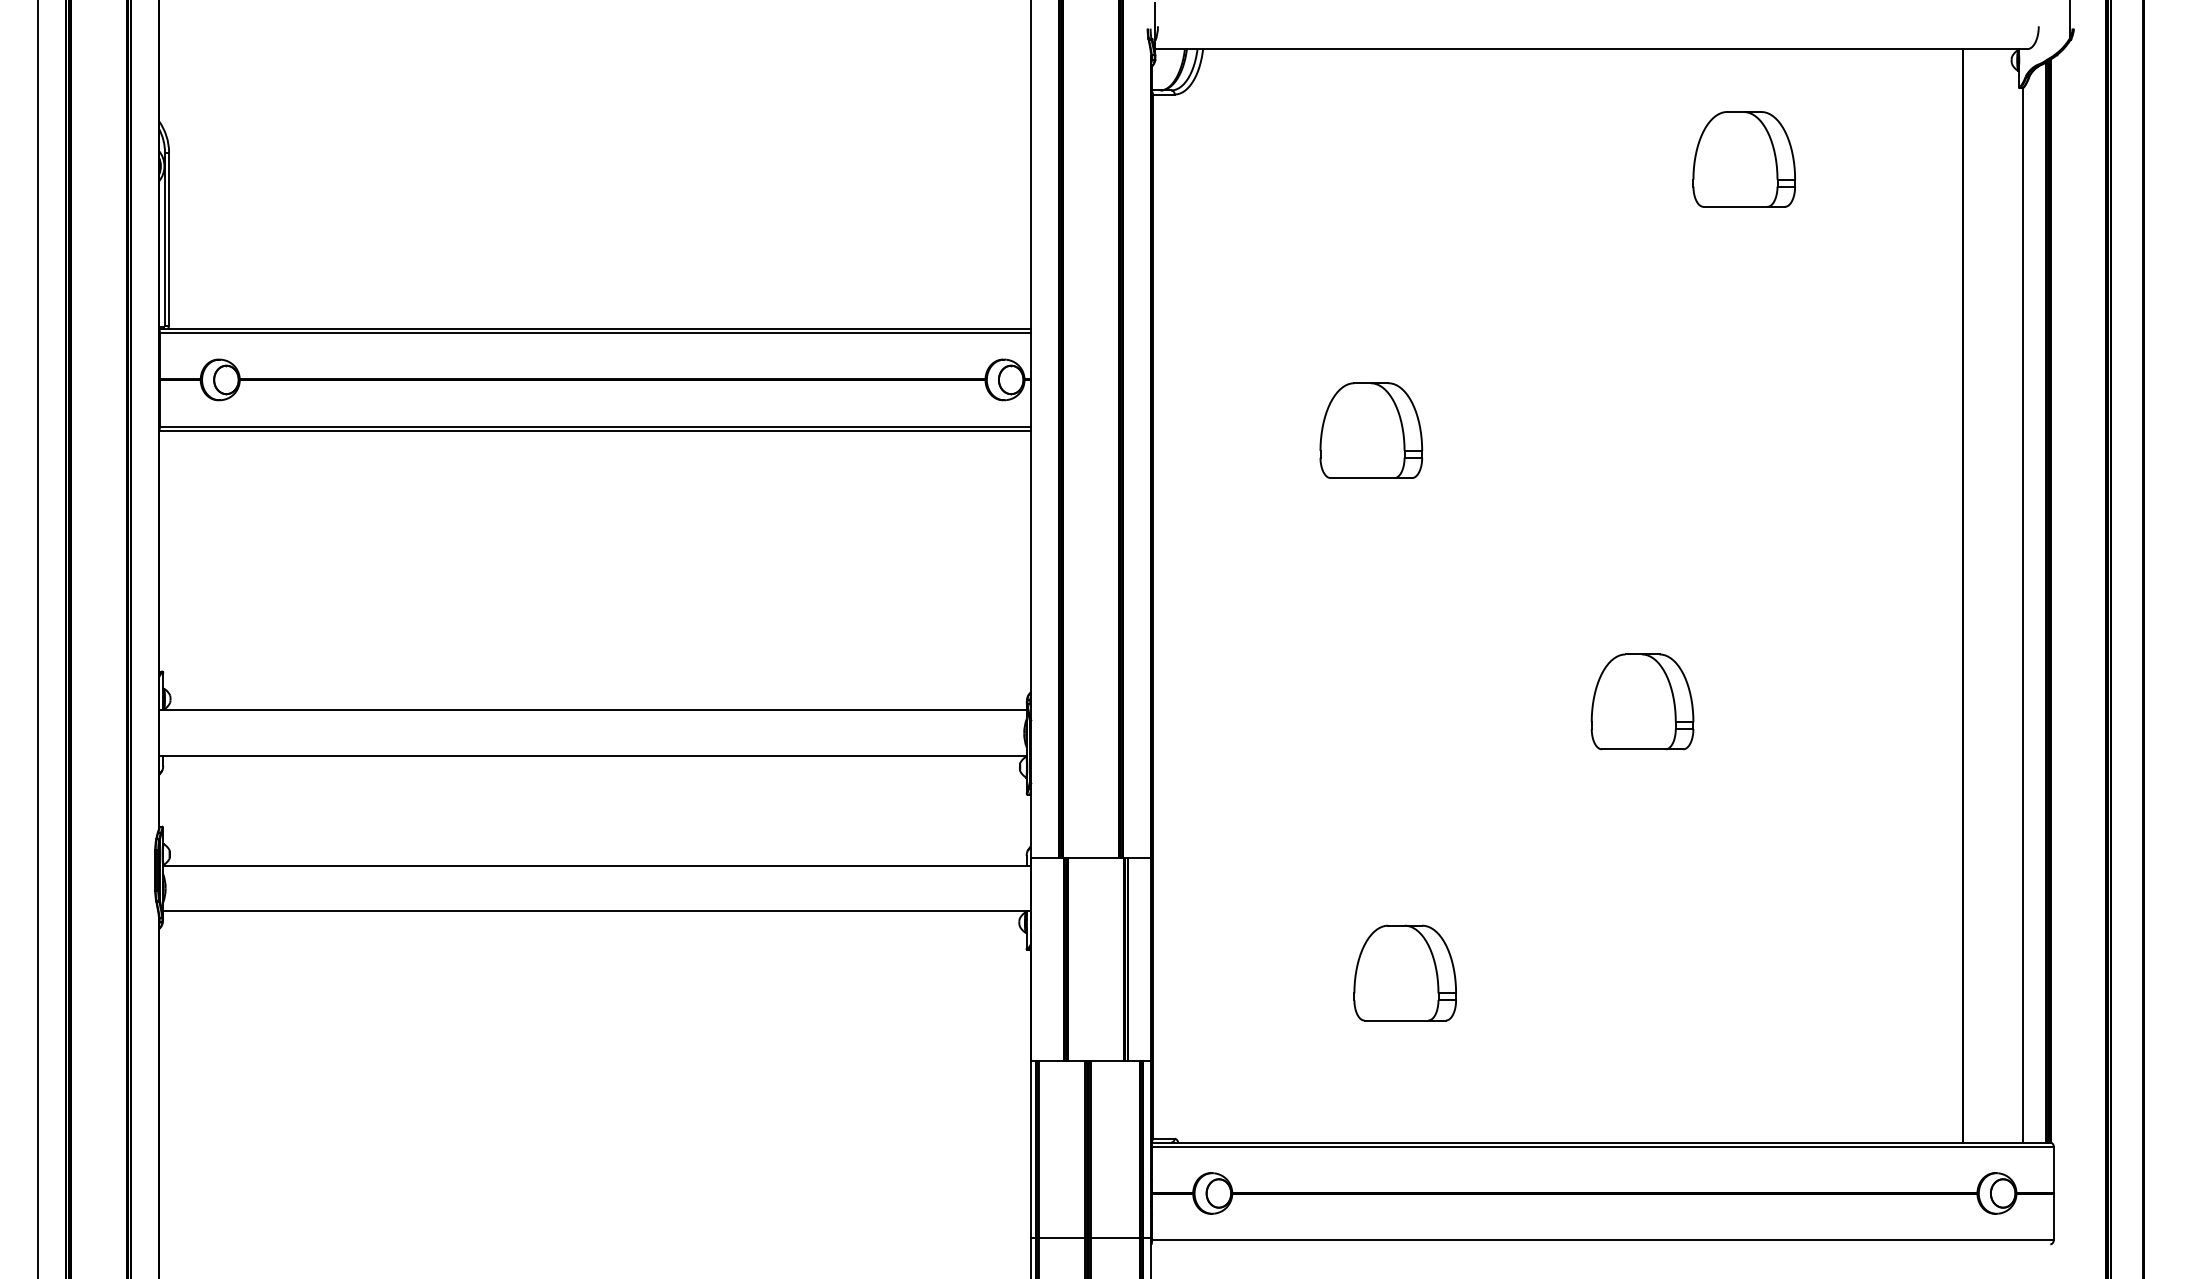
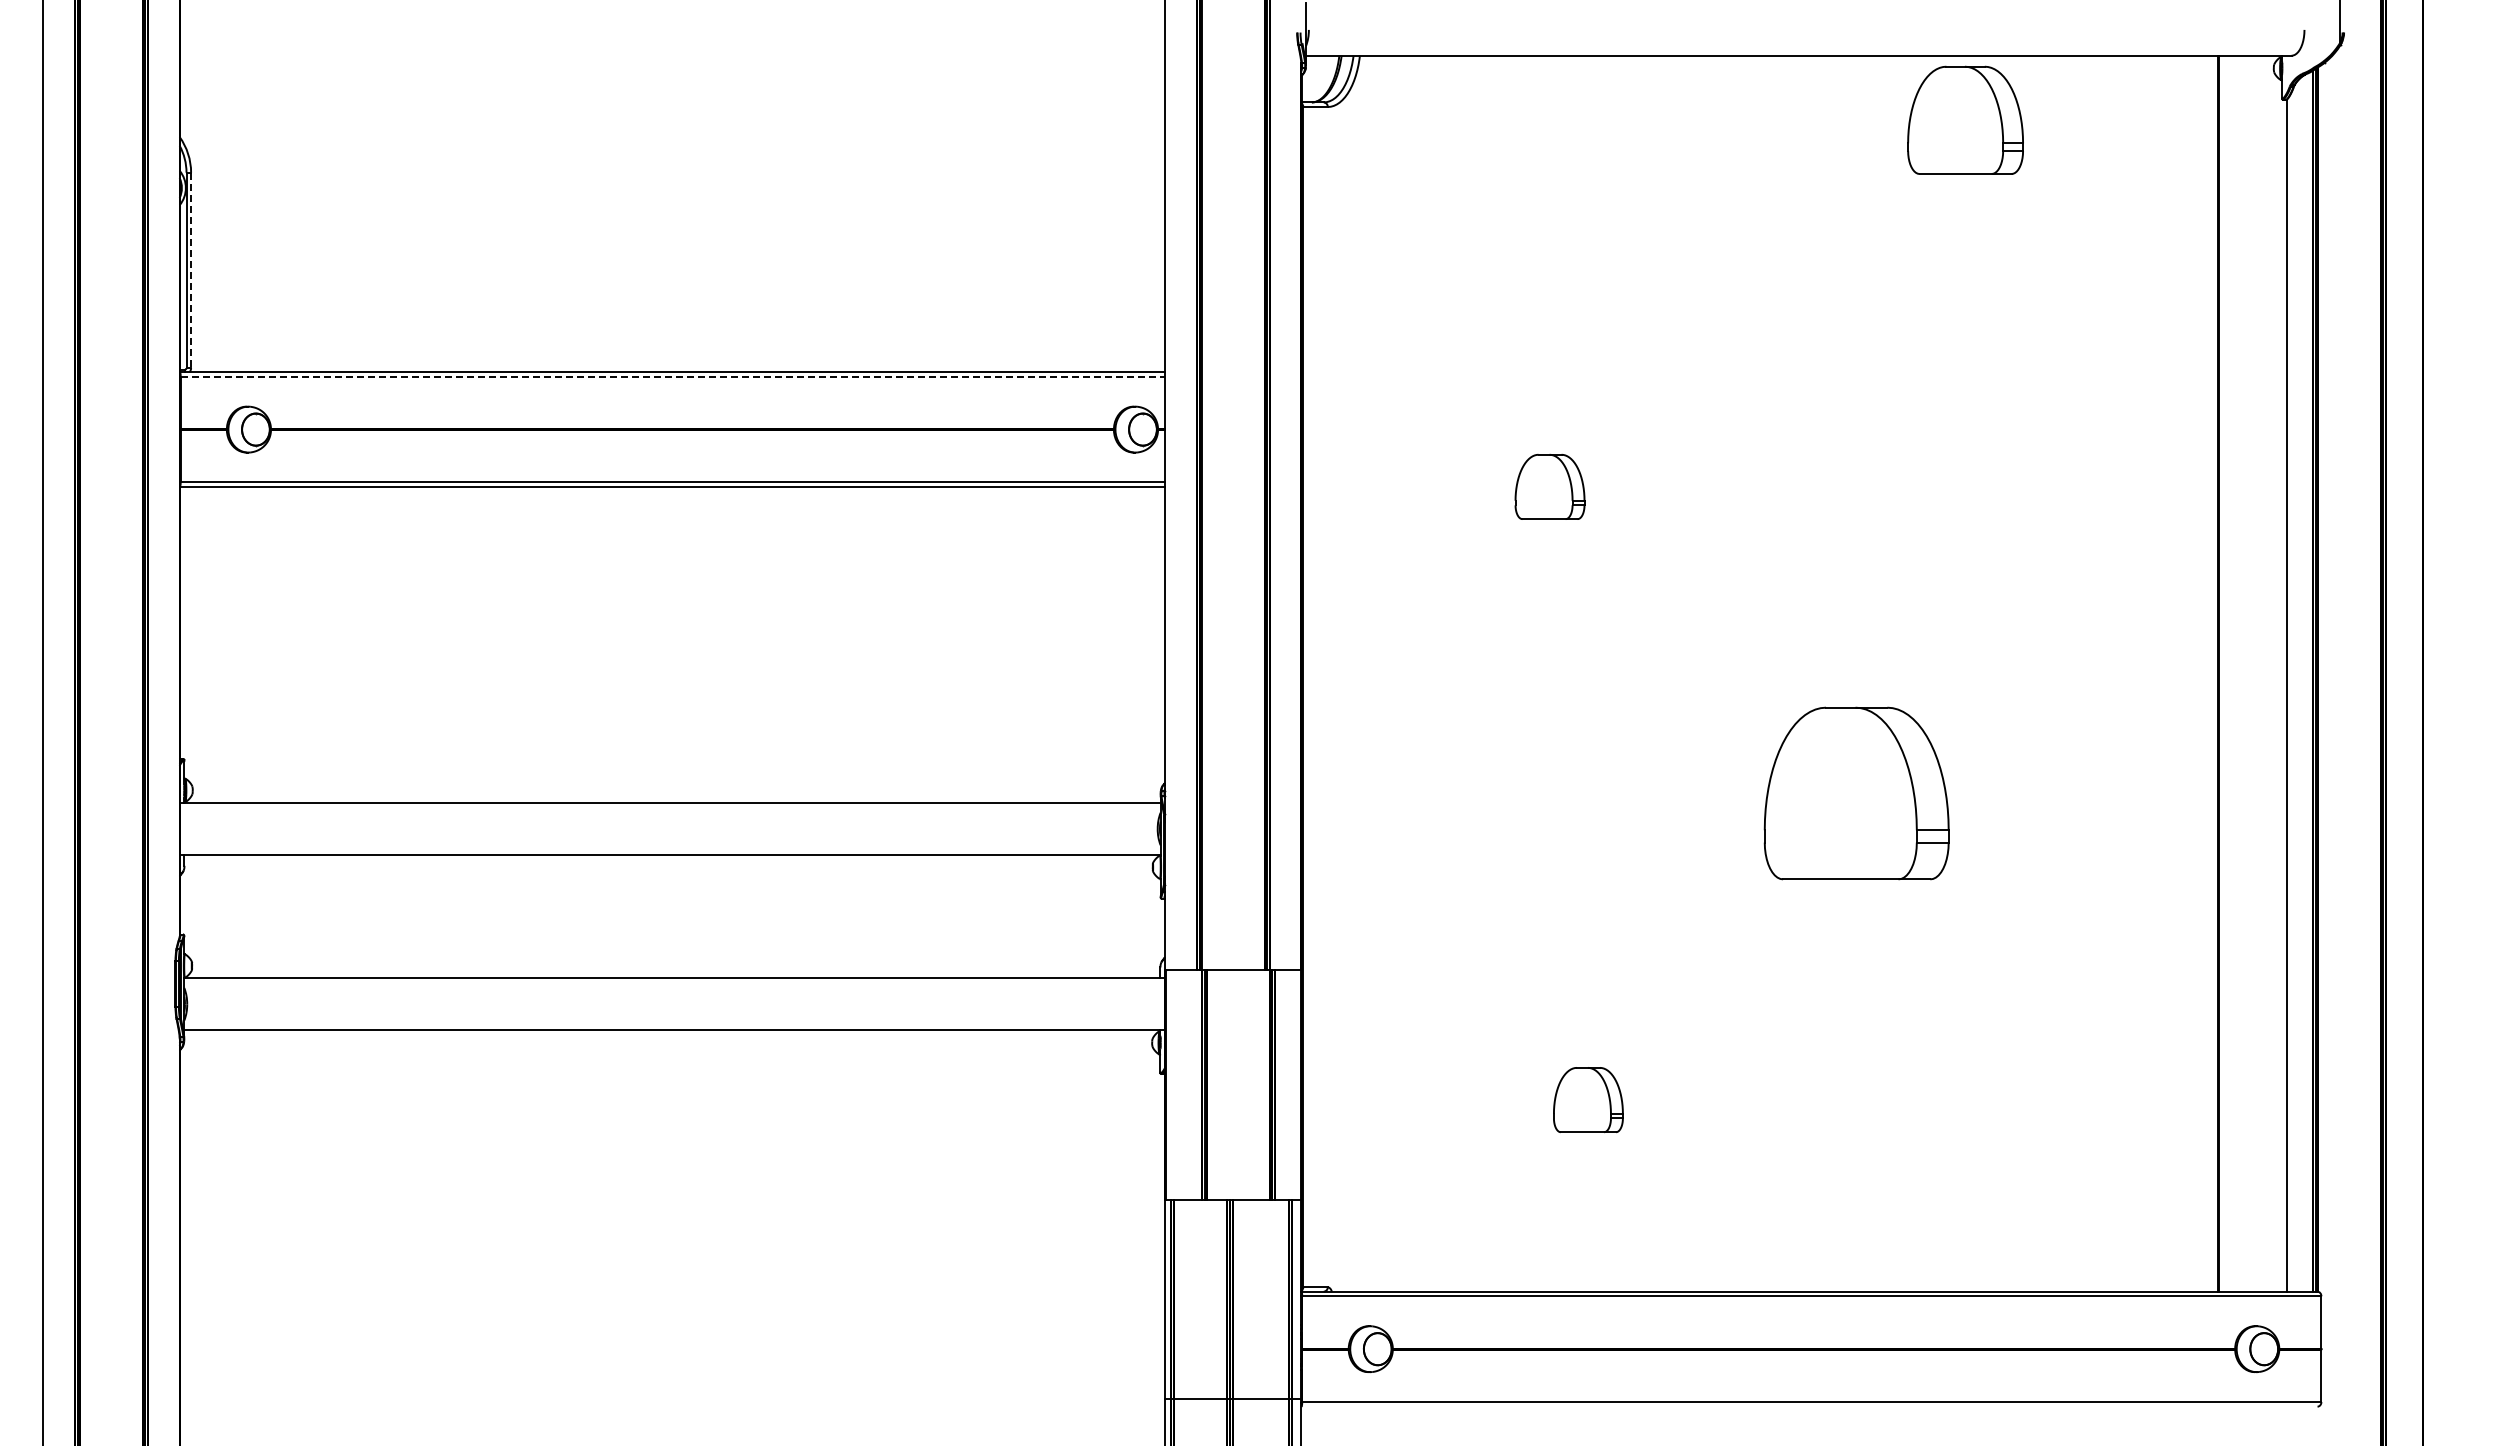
part: (1744, 158) -> (1965, 119), moved
line: (169, 239) -> (191, 270), solid -> dashed
line: (595, 332) -> (673, 376), solid -> dashed
part: (1370, 430) -> (1549, 486), size x0.6
part: (1642, 701) -> (1856, 793), size x1.6
part: (1405, 972) -> (1588, 1099), size x0.6

